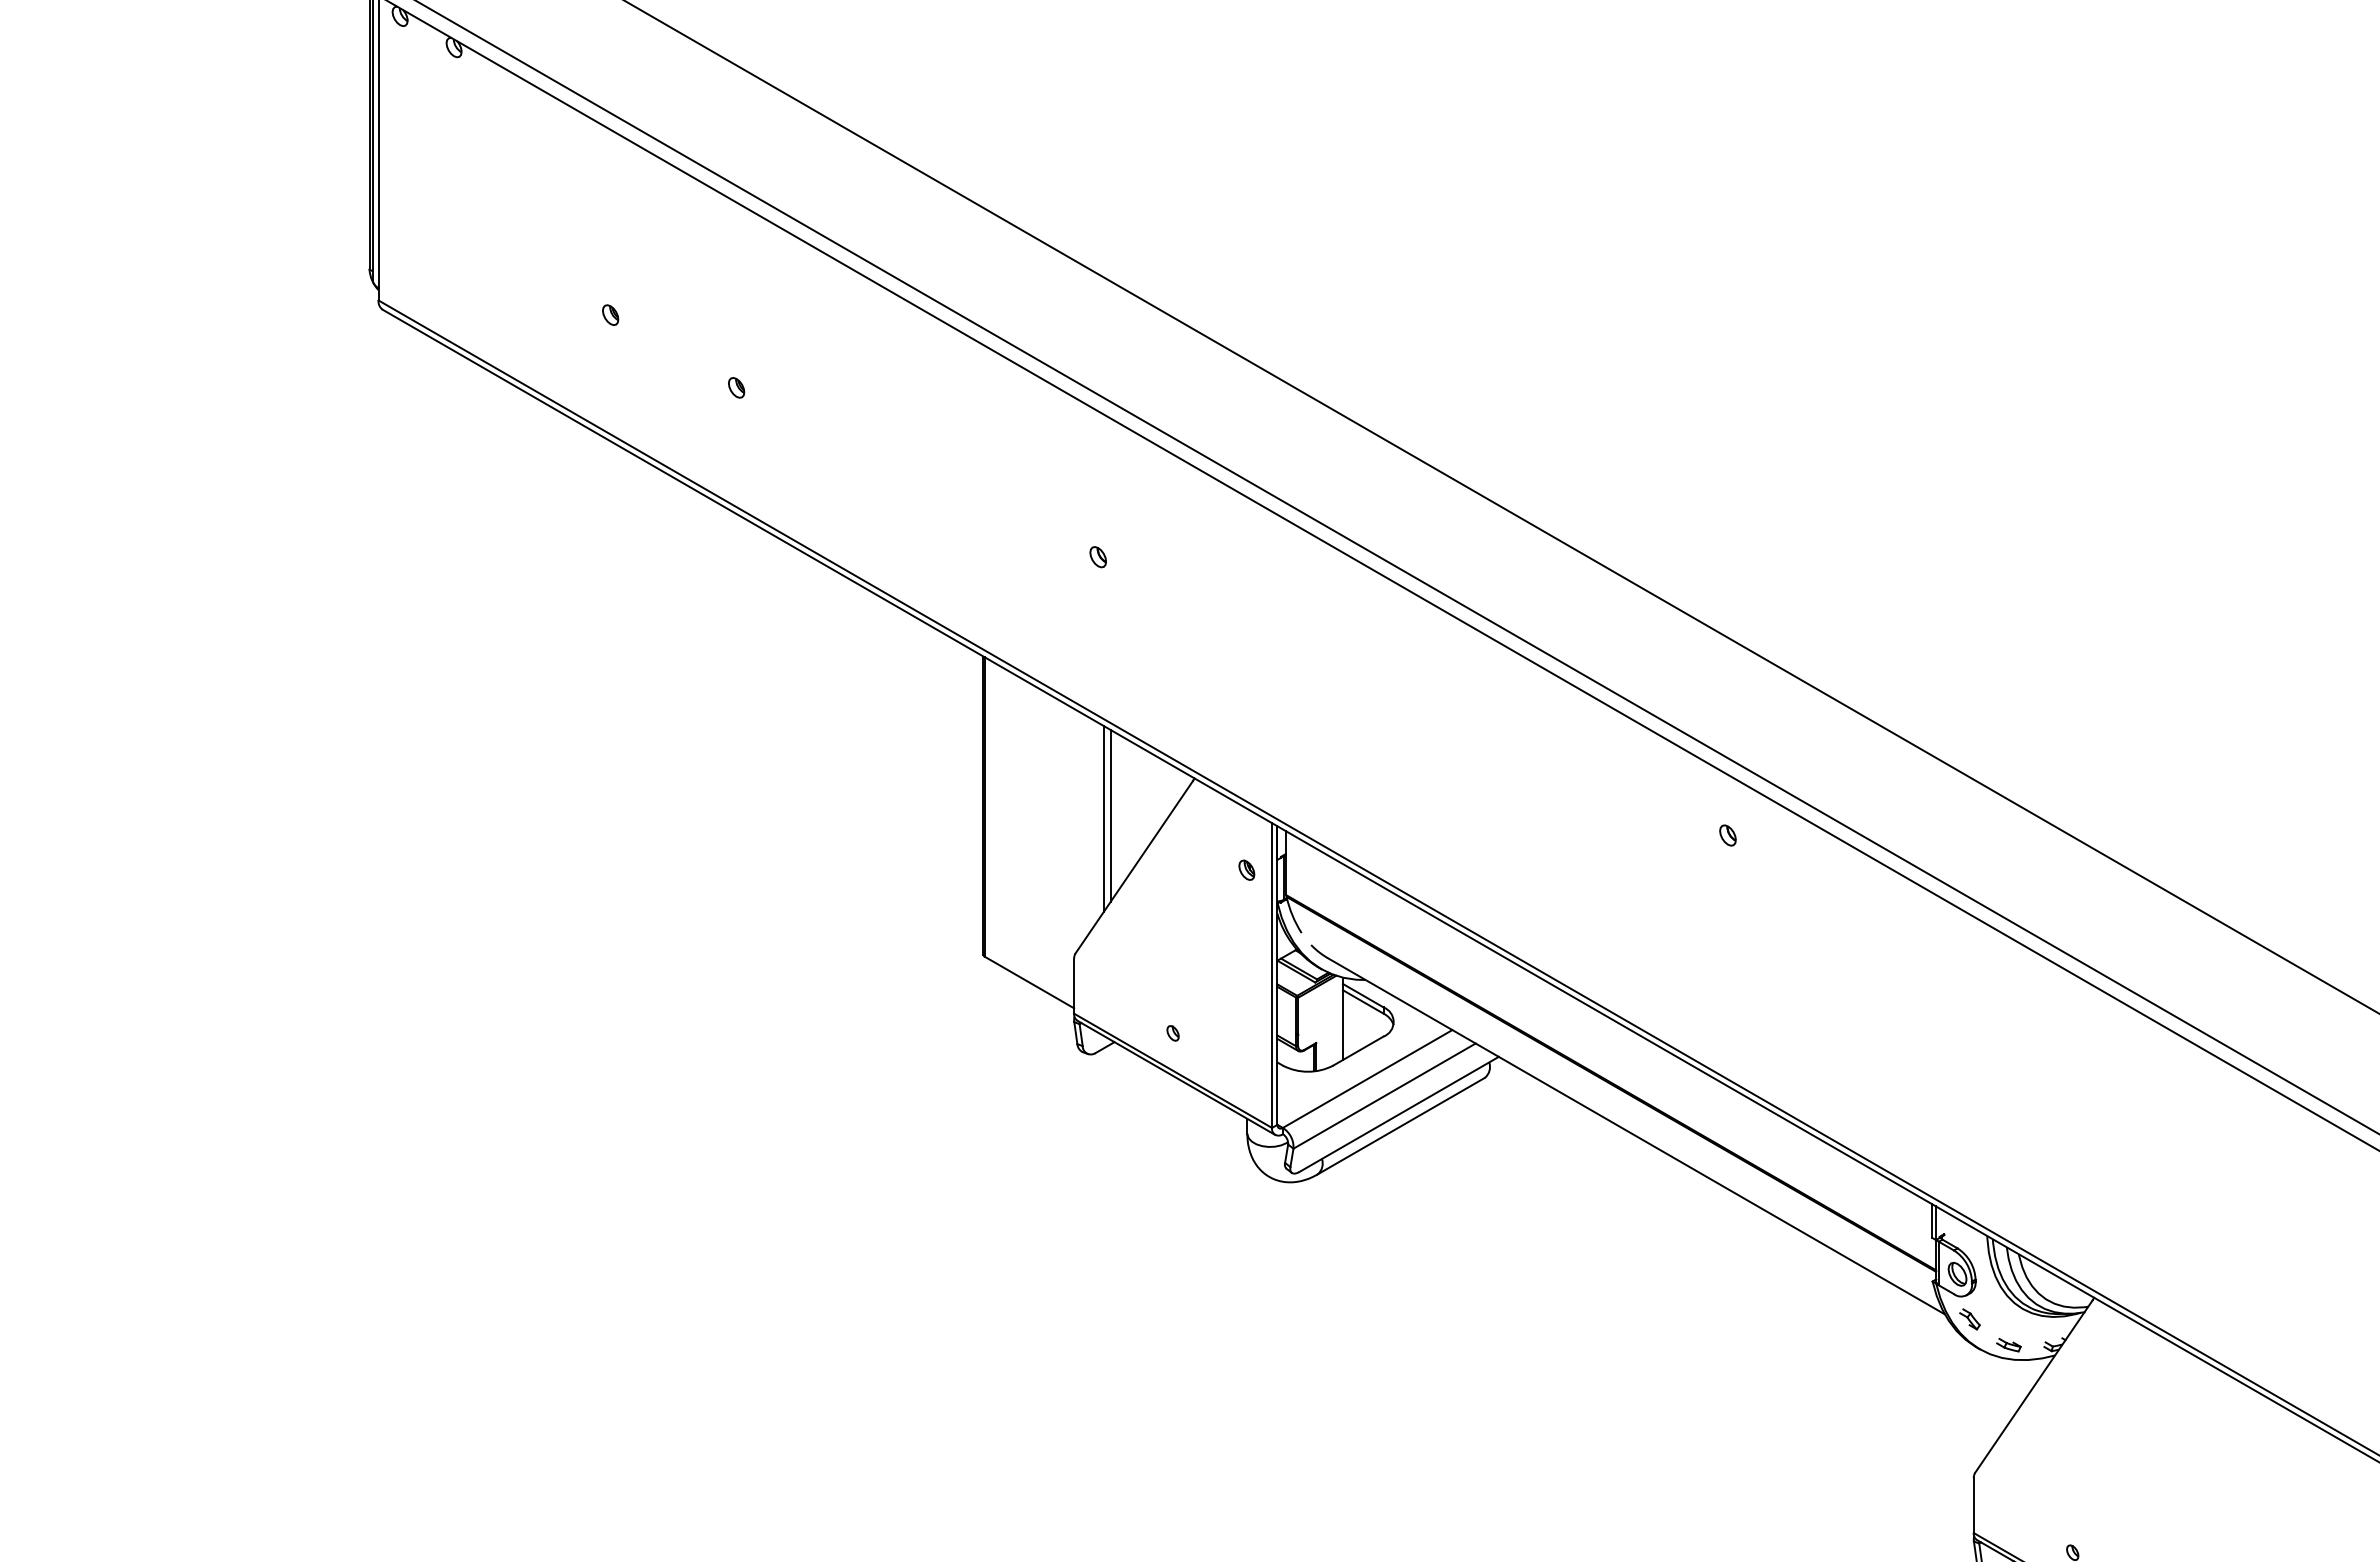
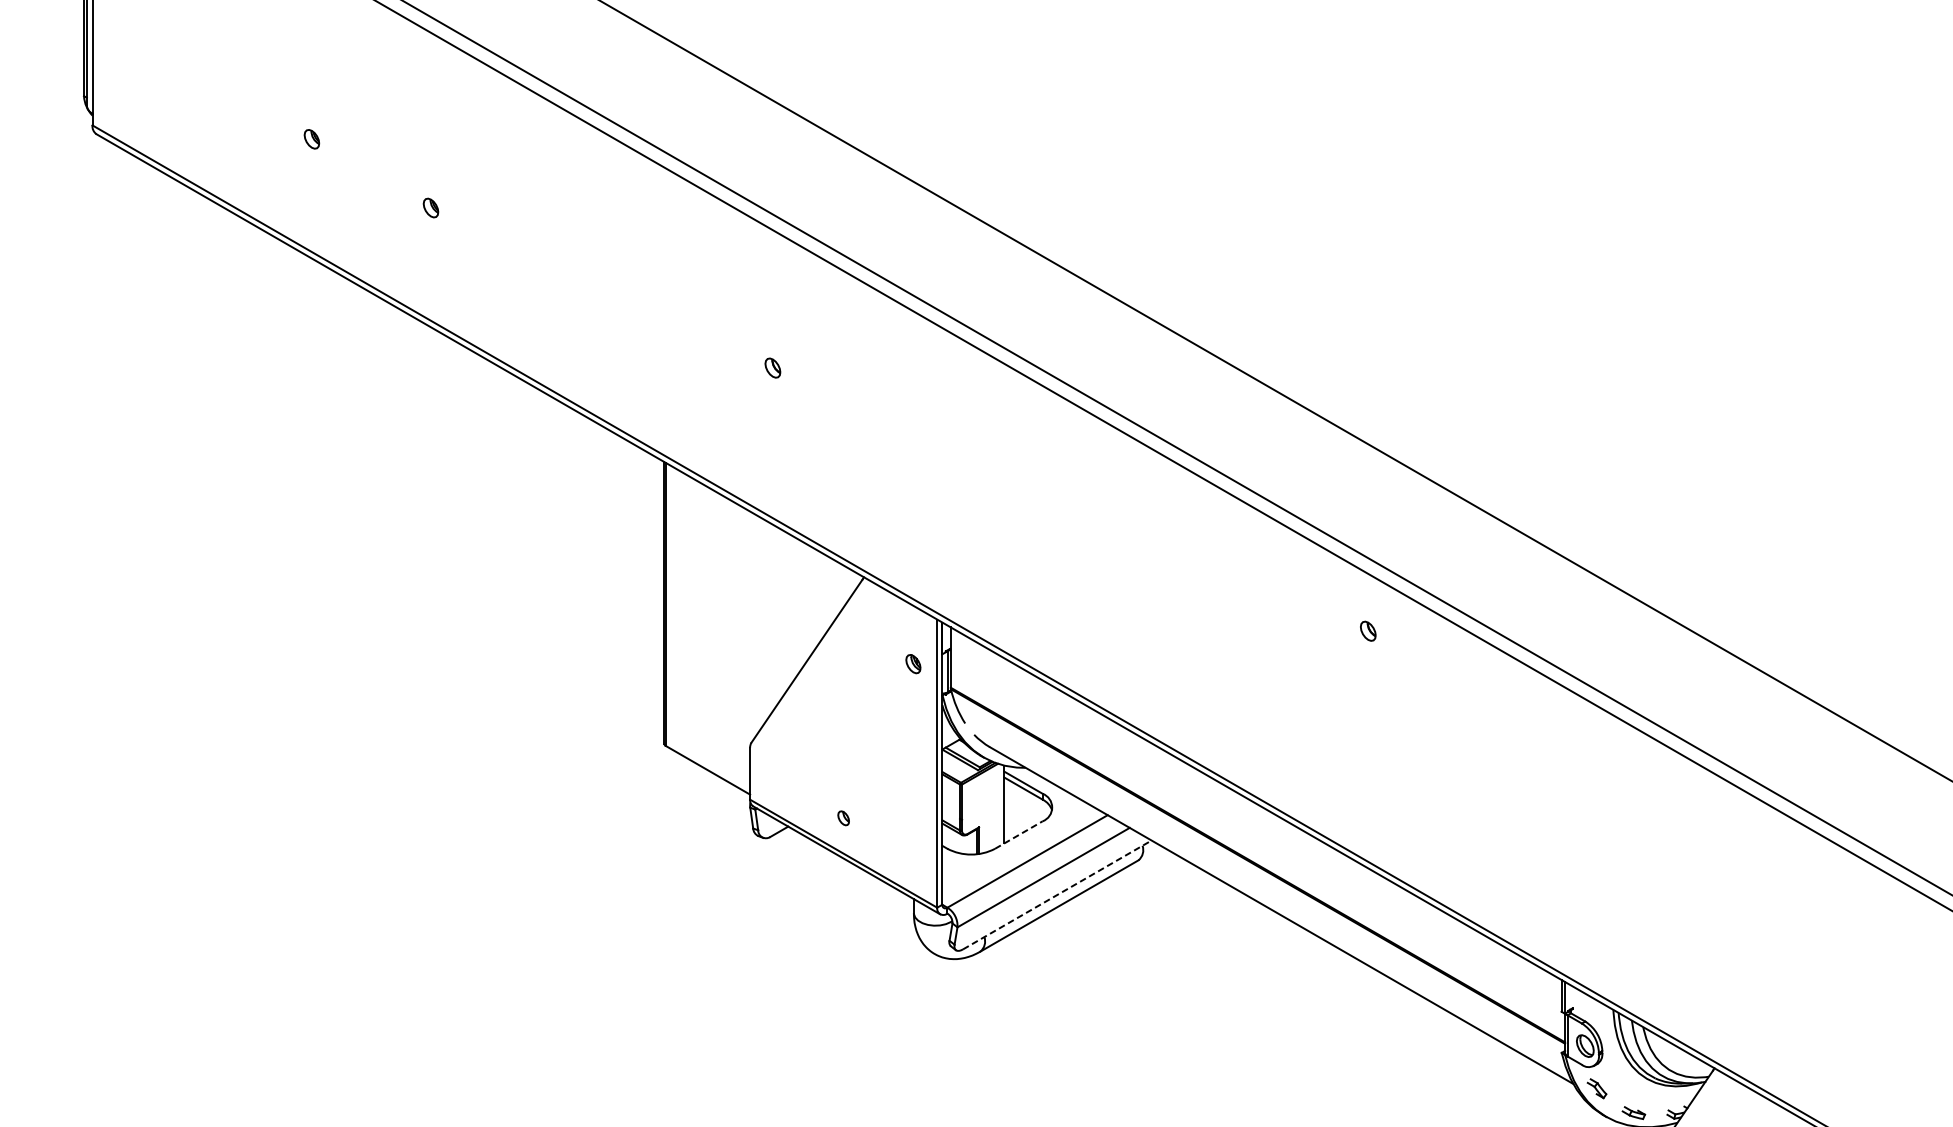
line: (1110, 815) -> (784, 612), removed
line: (1103, 818) -> (777, 615), removed
line: (1358, 1050) -> (1018, 834), solid -> dashed
line: (1399, 1114) -> (1057, 895), solid -> dashed

